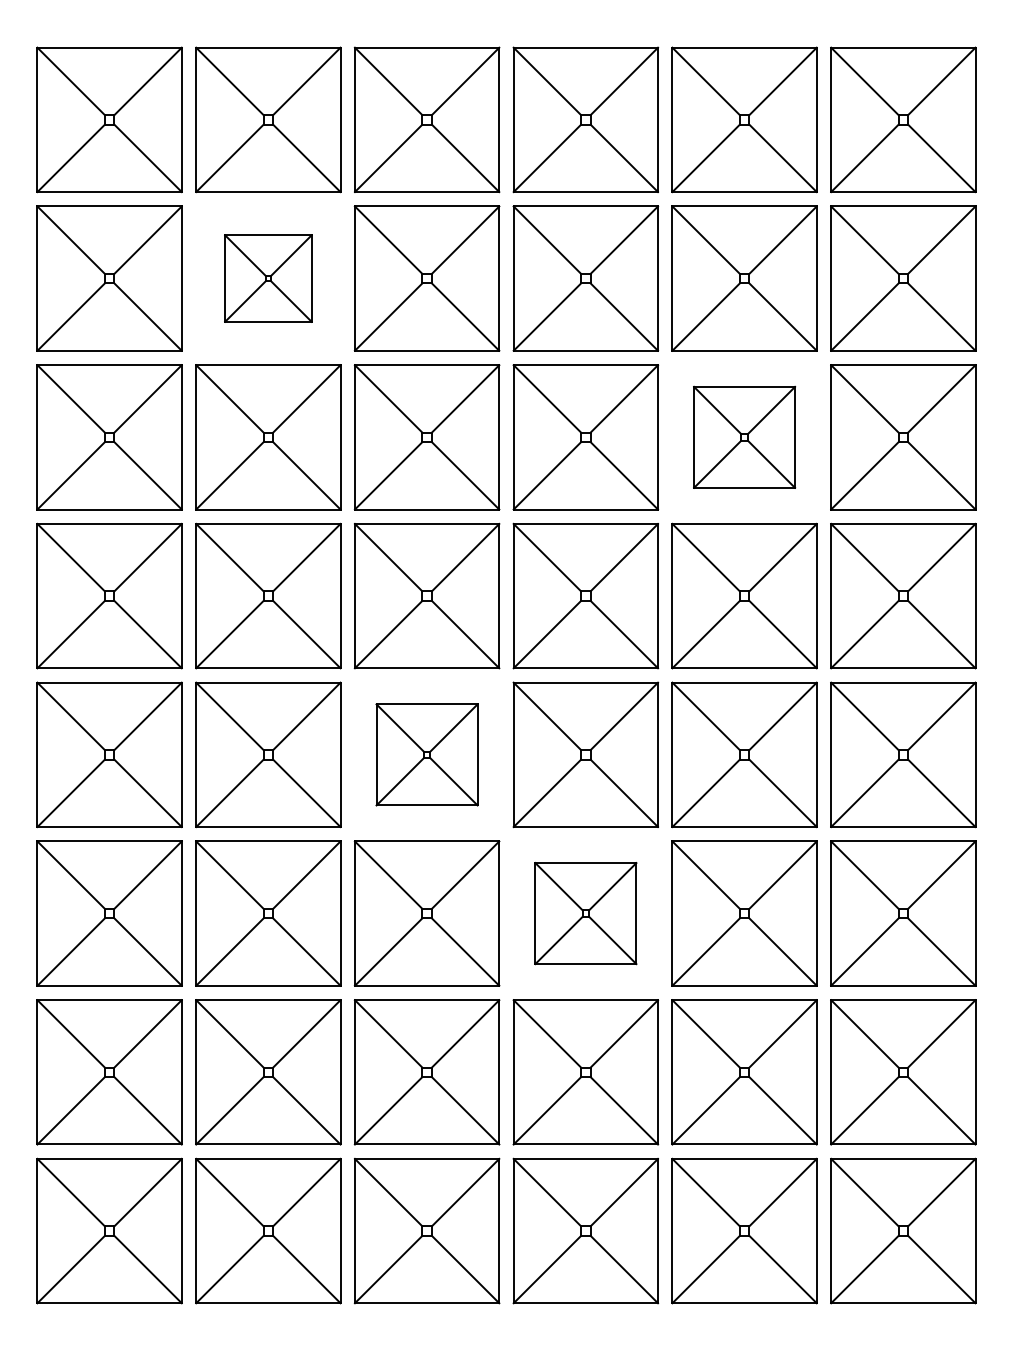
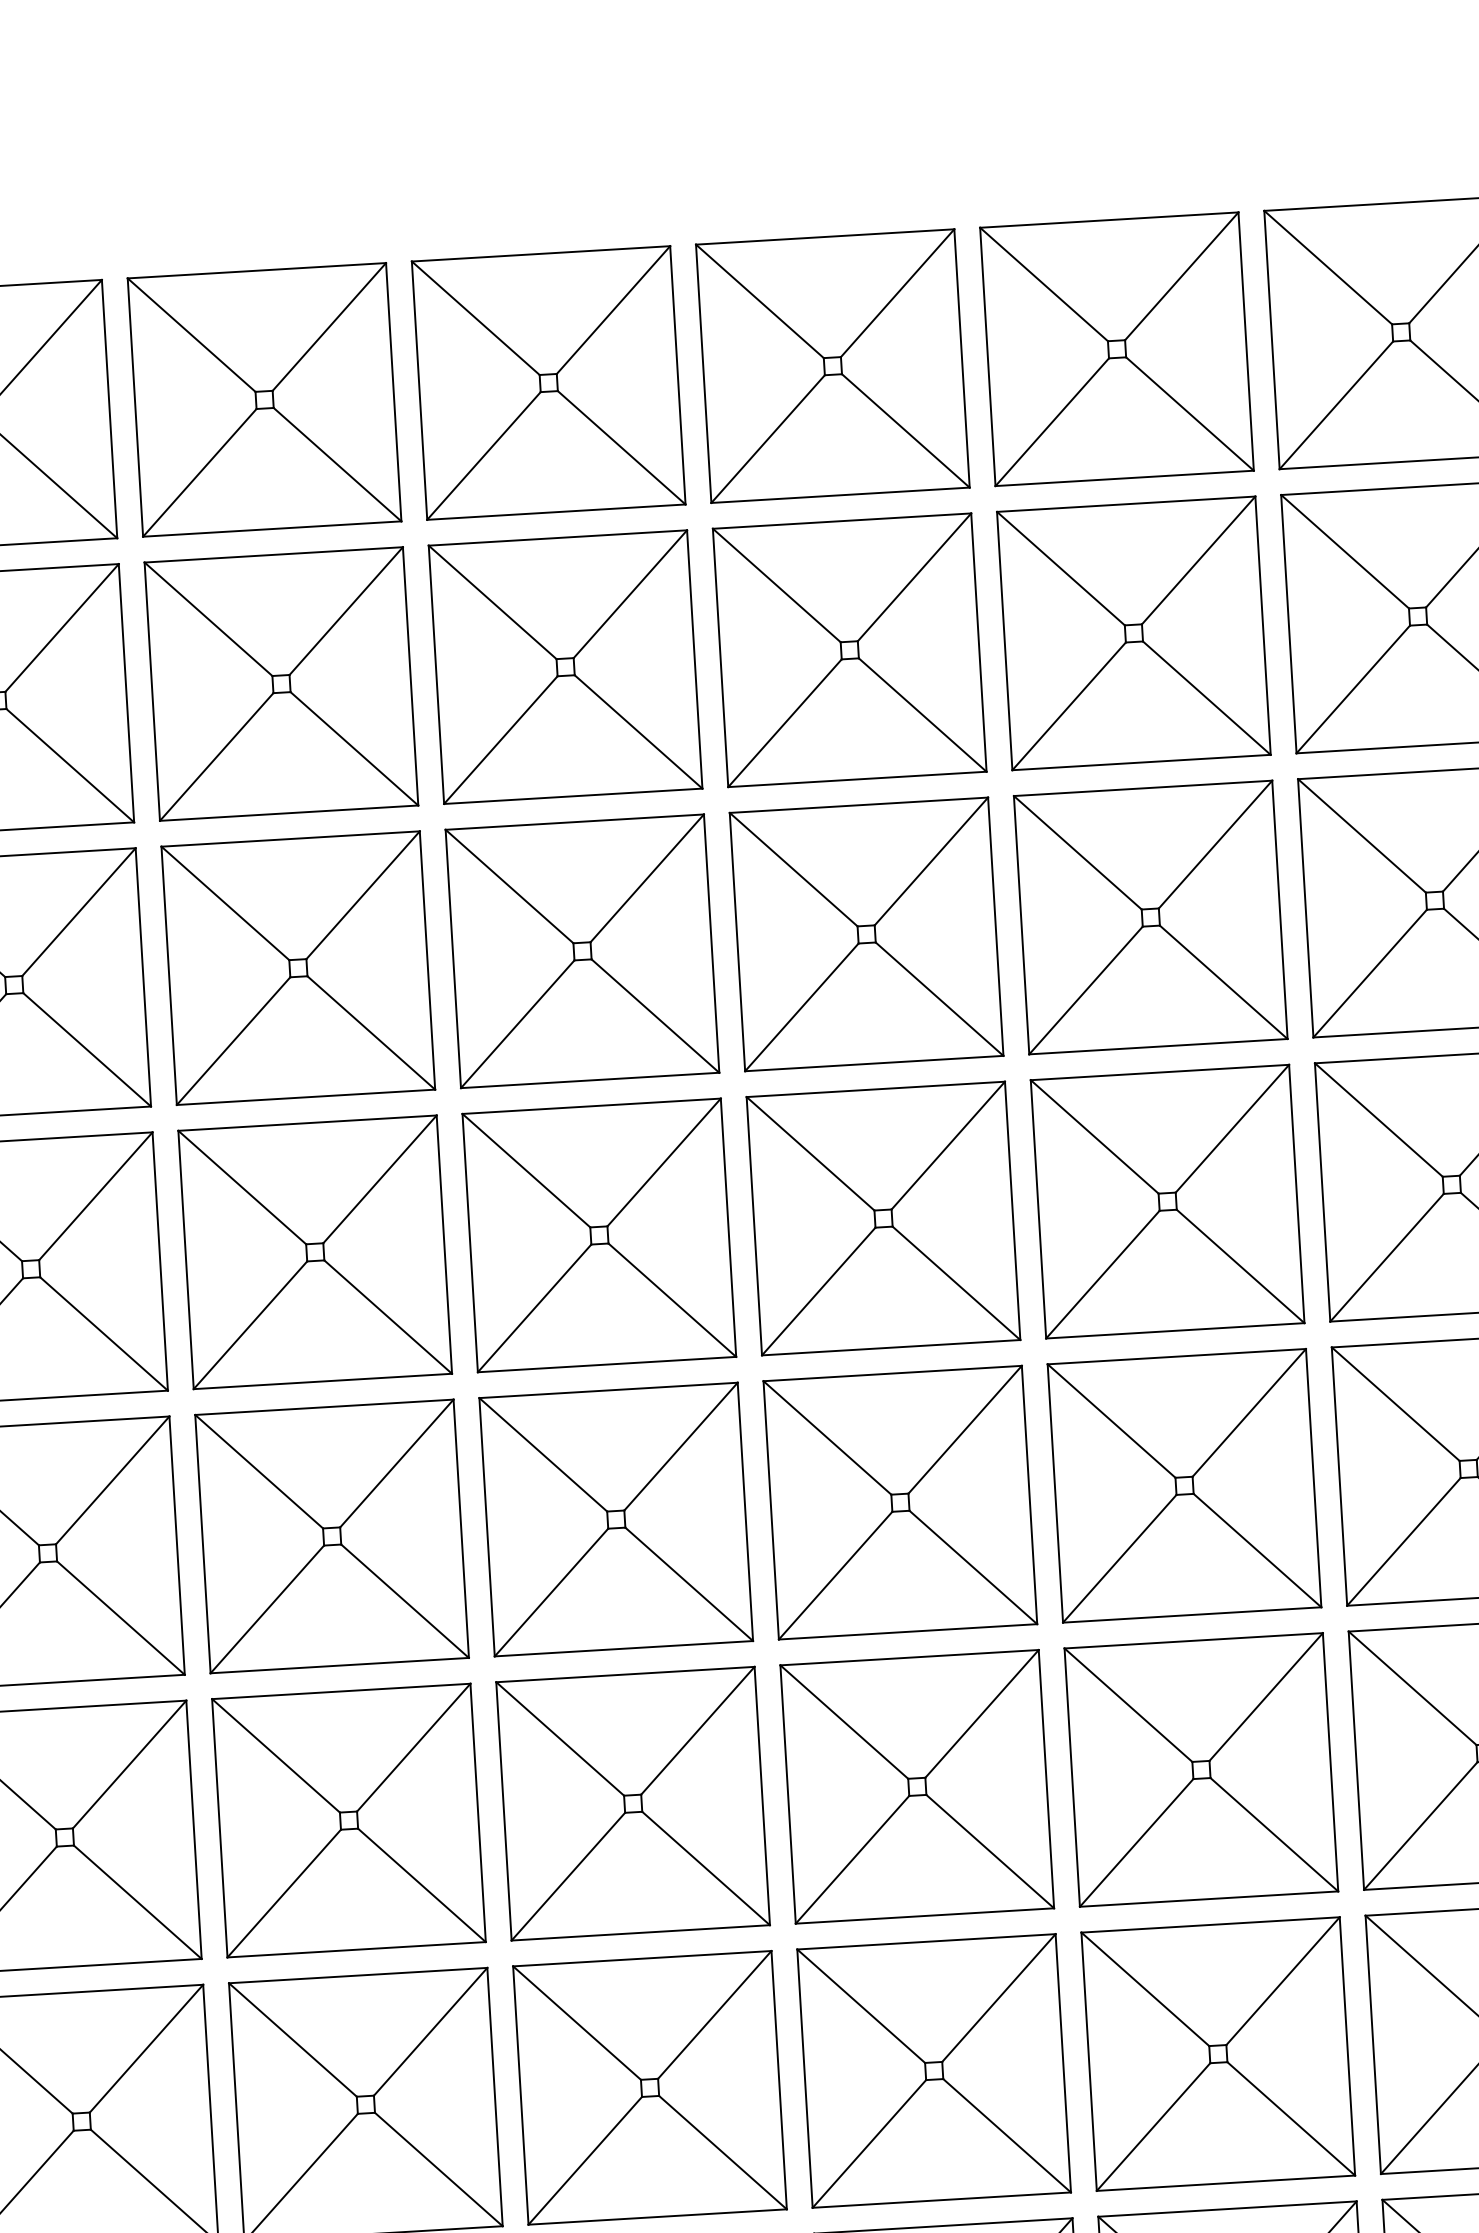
part: (268, 278) -> (281, 683), size x1.67
part: (744, 437) -> (1150, 917), size x1.43
part: (426, 754) -> (615, 1518), size x1.43
part: (585, 913) -> (916, 1786), size x1.43

